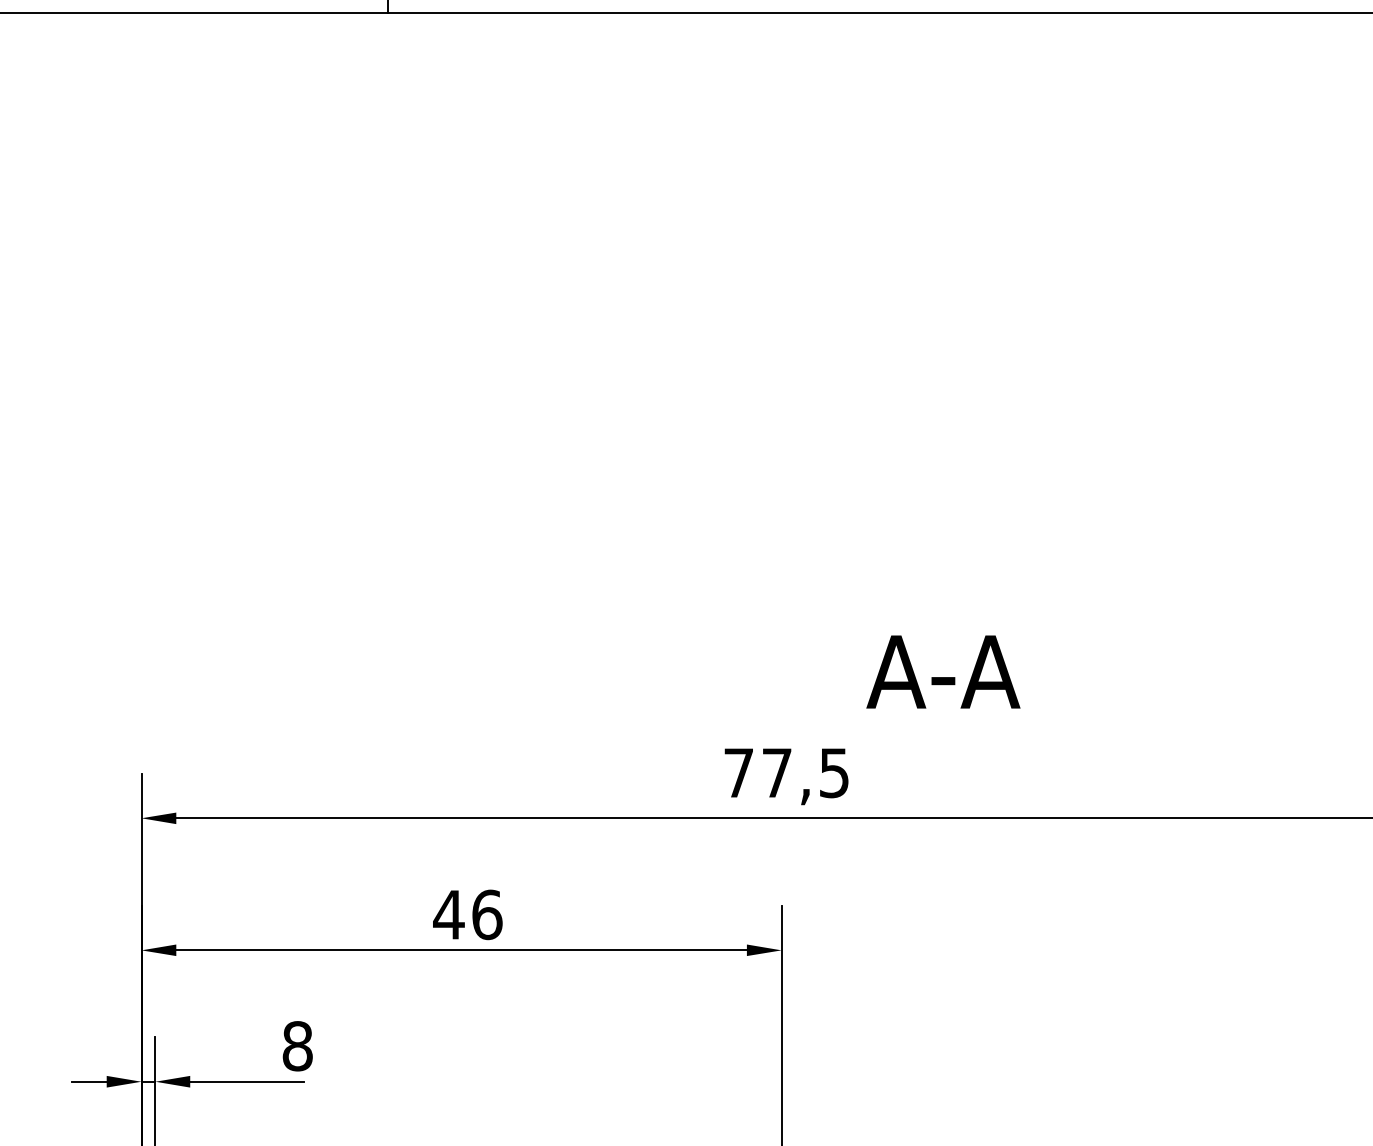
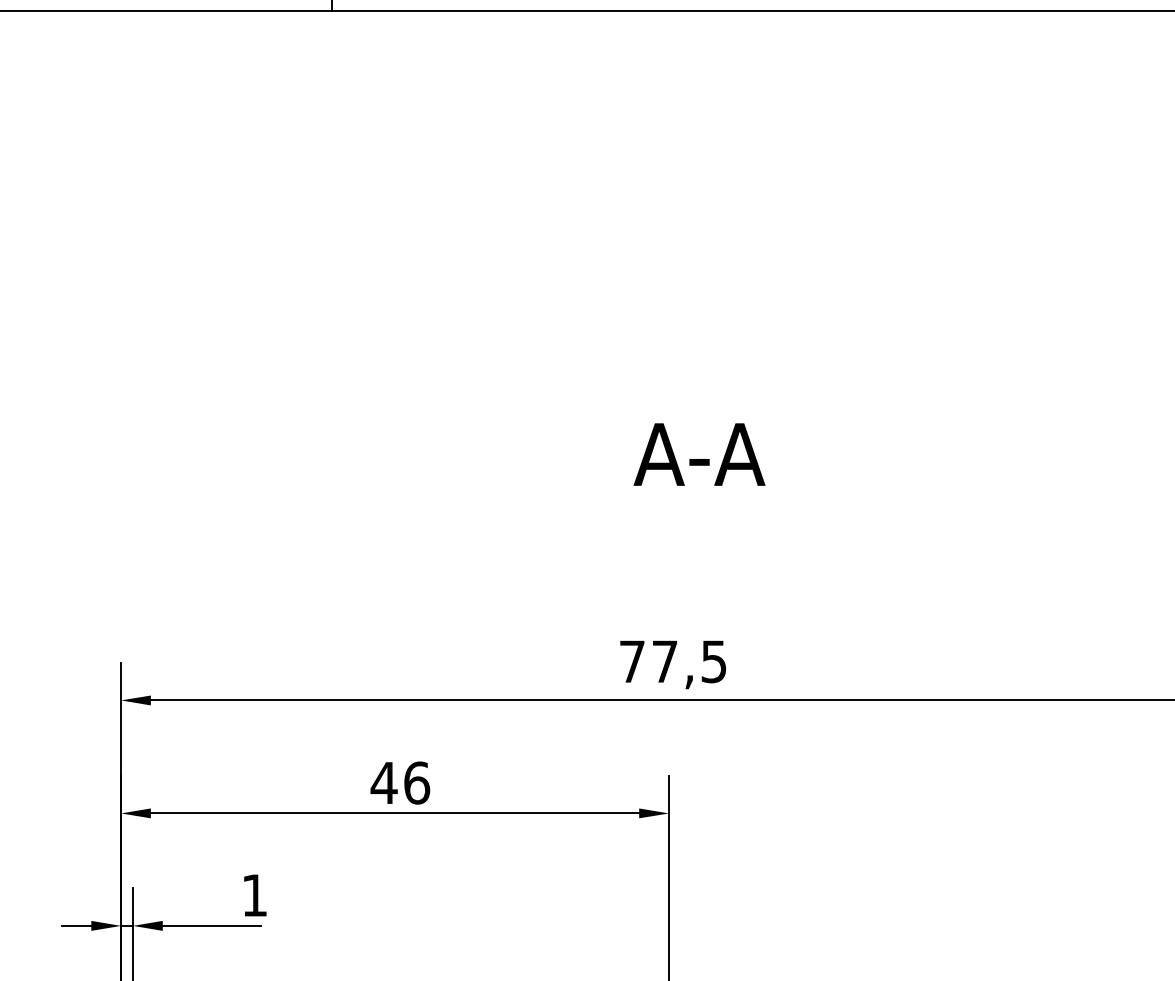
text: (943, 671) -> (699, 454), moved
text: (297, 1046) -> (254, 895), 8 -> 1

